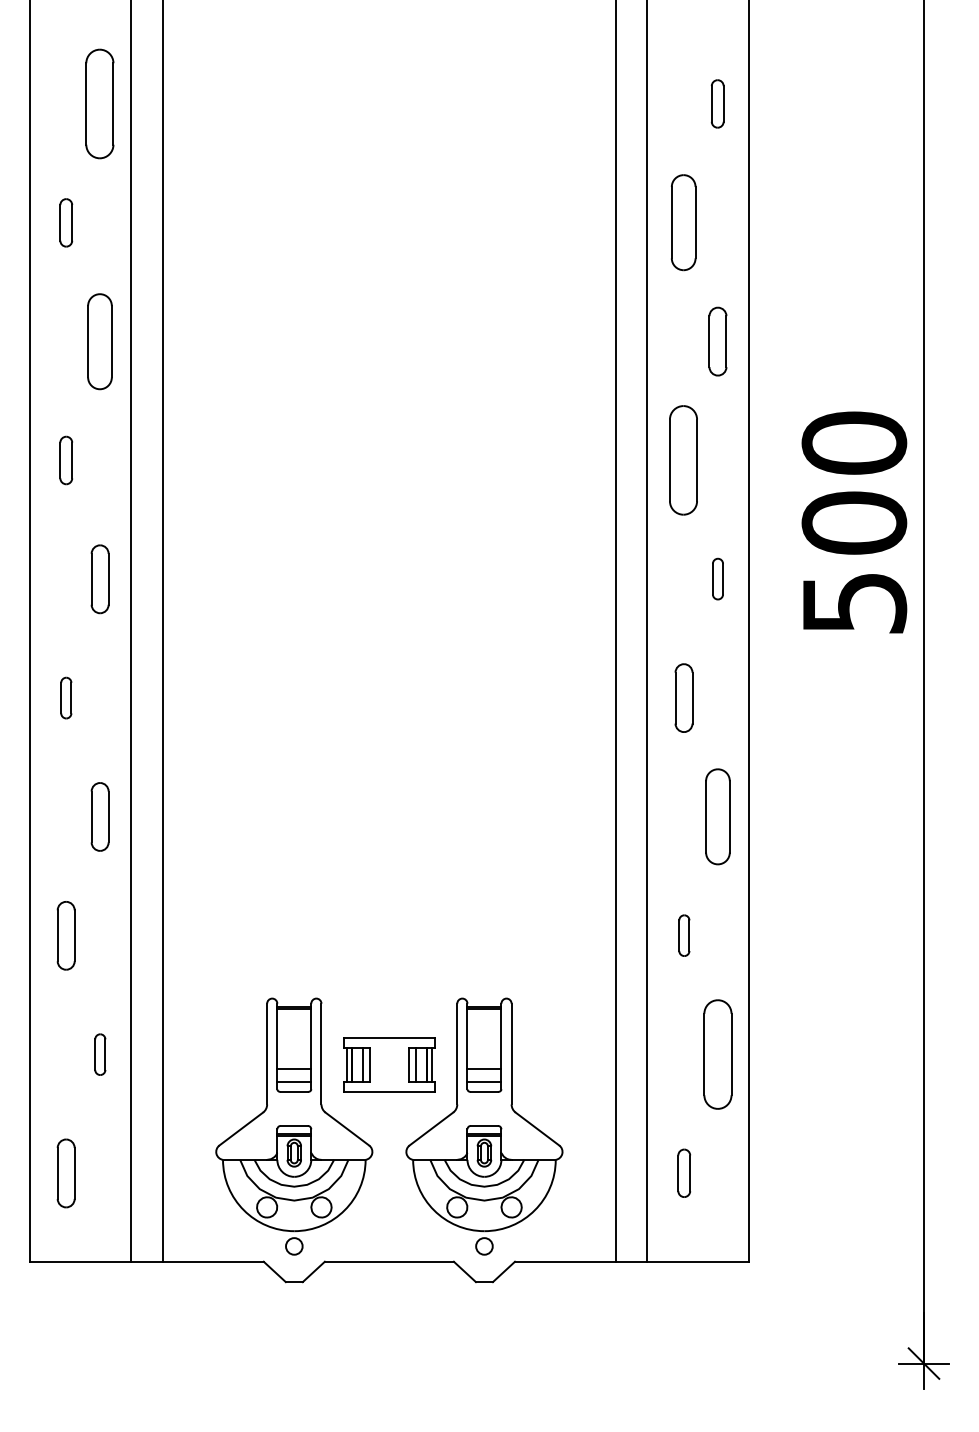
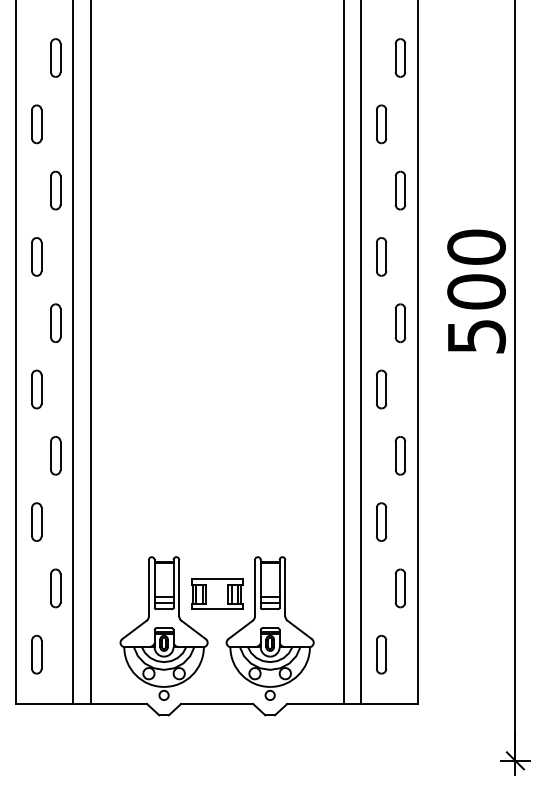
part: (99, 103) -> (55, 57), size x0.62
part: (716, 103) -> (399, 57), size x1.43
part: (65, 223) -> (36, 124), size x1.43
part: (683, 223) -> (381, 124), size x0.71
part: (99, 341) -> (55, 190), size x0.71
part: (65, 459) -> (36, 256), size x1.43
part: (683, 459) -> (381, 256), size x0.62
part: (718, 577) -> (400, 322), size x1.67
part: (65, 698) -> (36, 389), size x1.67
part: (718, 816) -> (400, 455), size x0.71
part: (683, 934) -> (381, 521), size x1.67
part: (99, 1054) -> (55, 588), size x1.67
part: (718, 1054) -> (400, 588), size x0.62
part: (683, 1173) -> (381, 654), size x1.43

